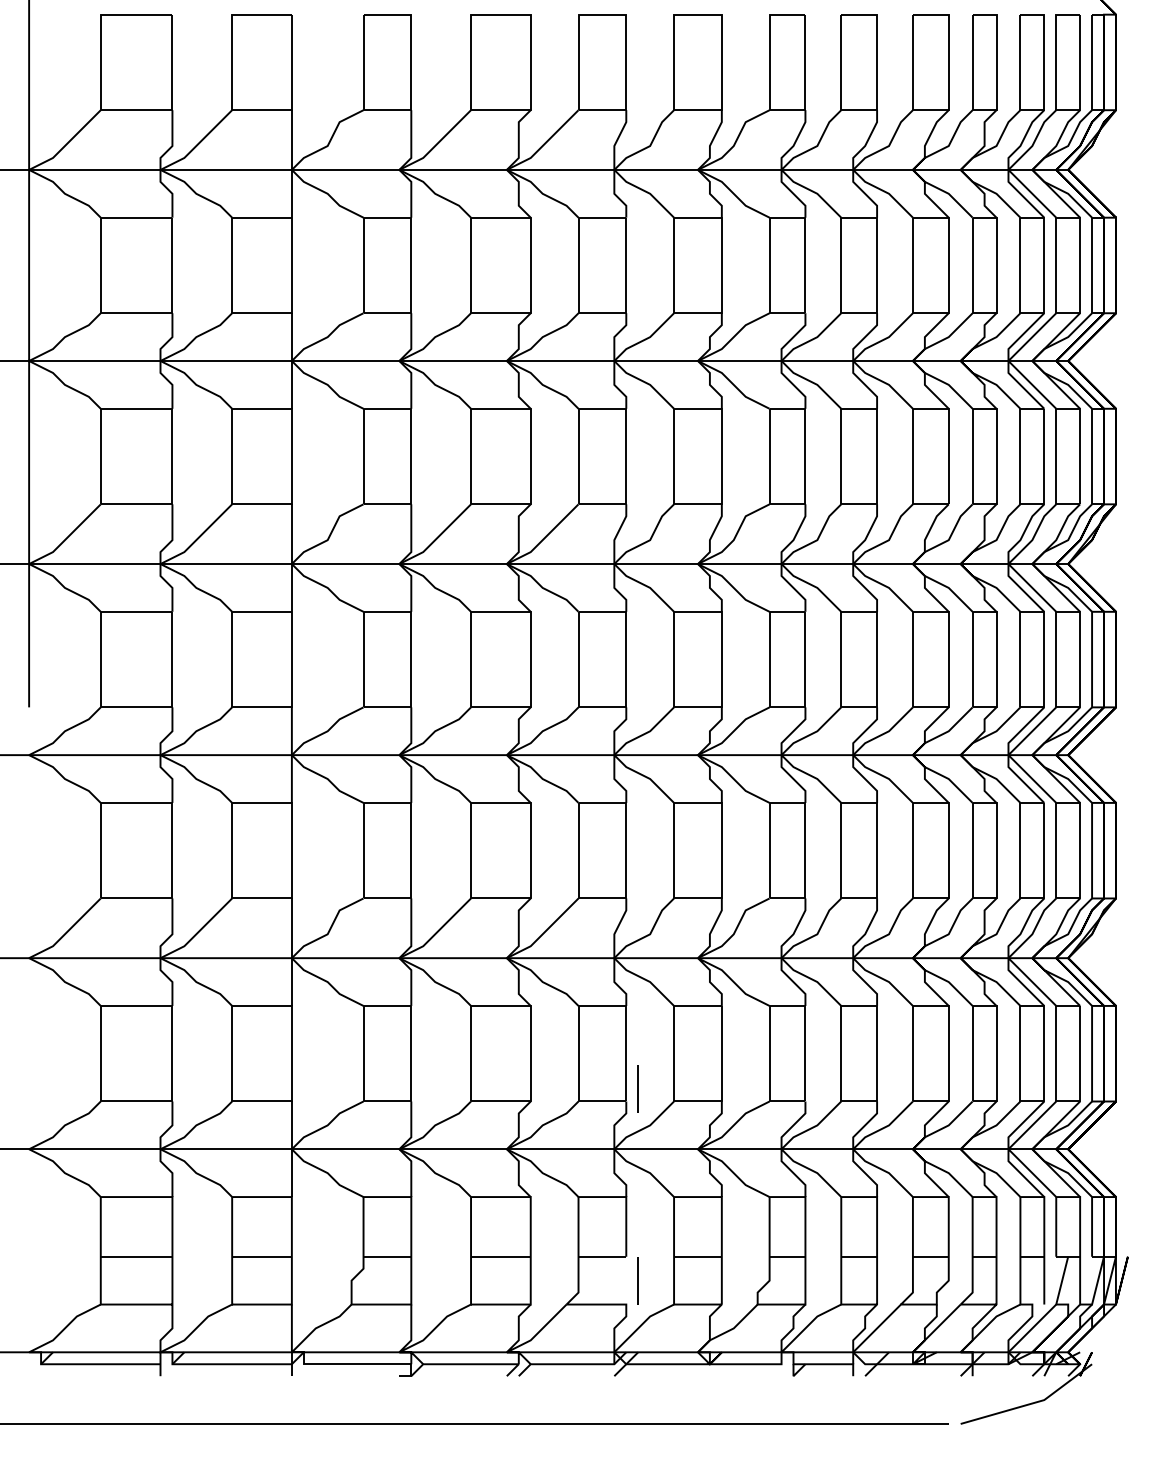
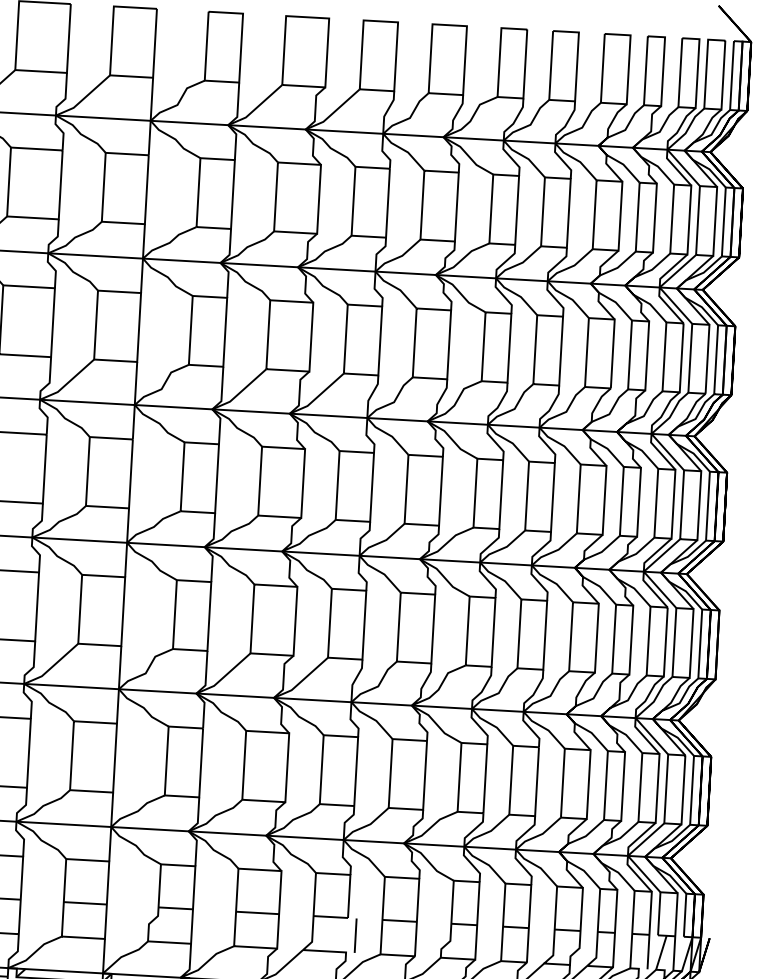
line: (637, 1088) -> (362, 797), removed

